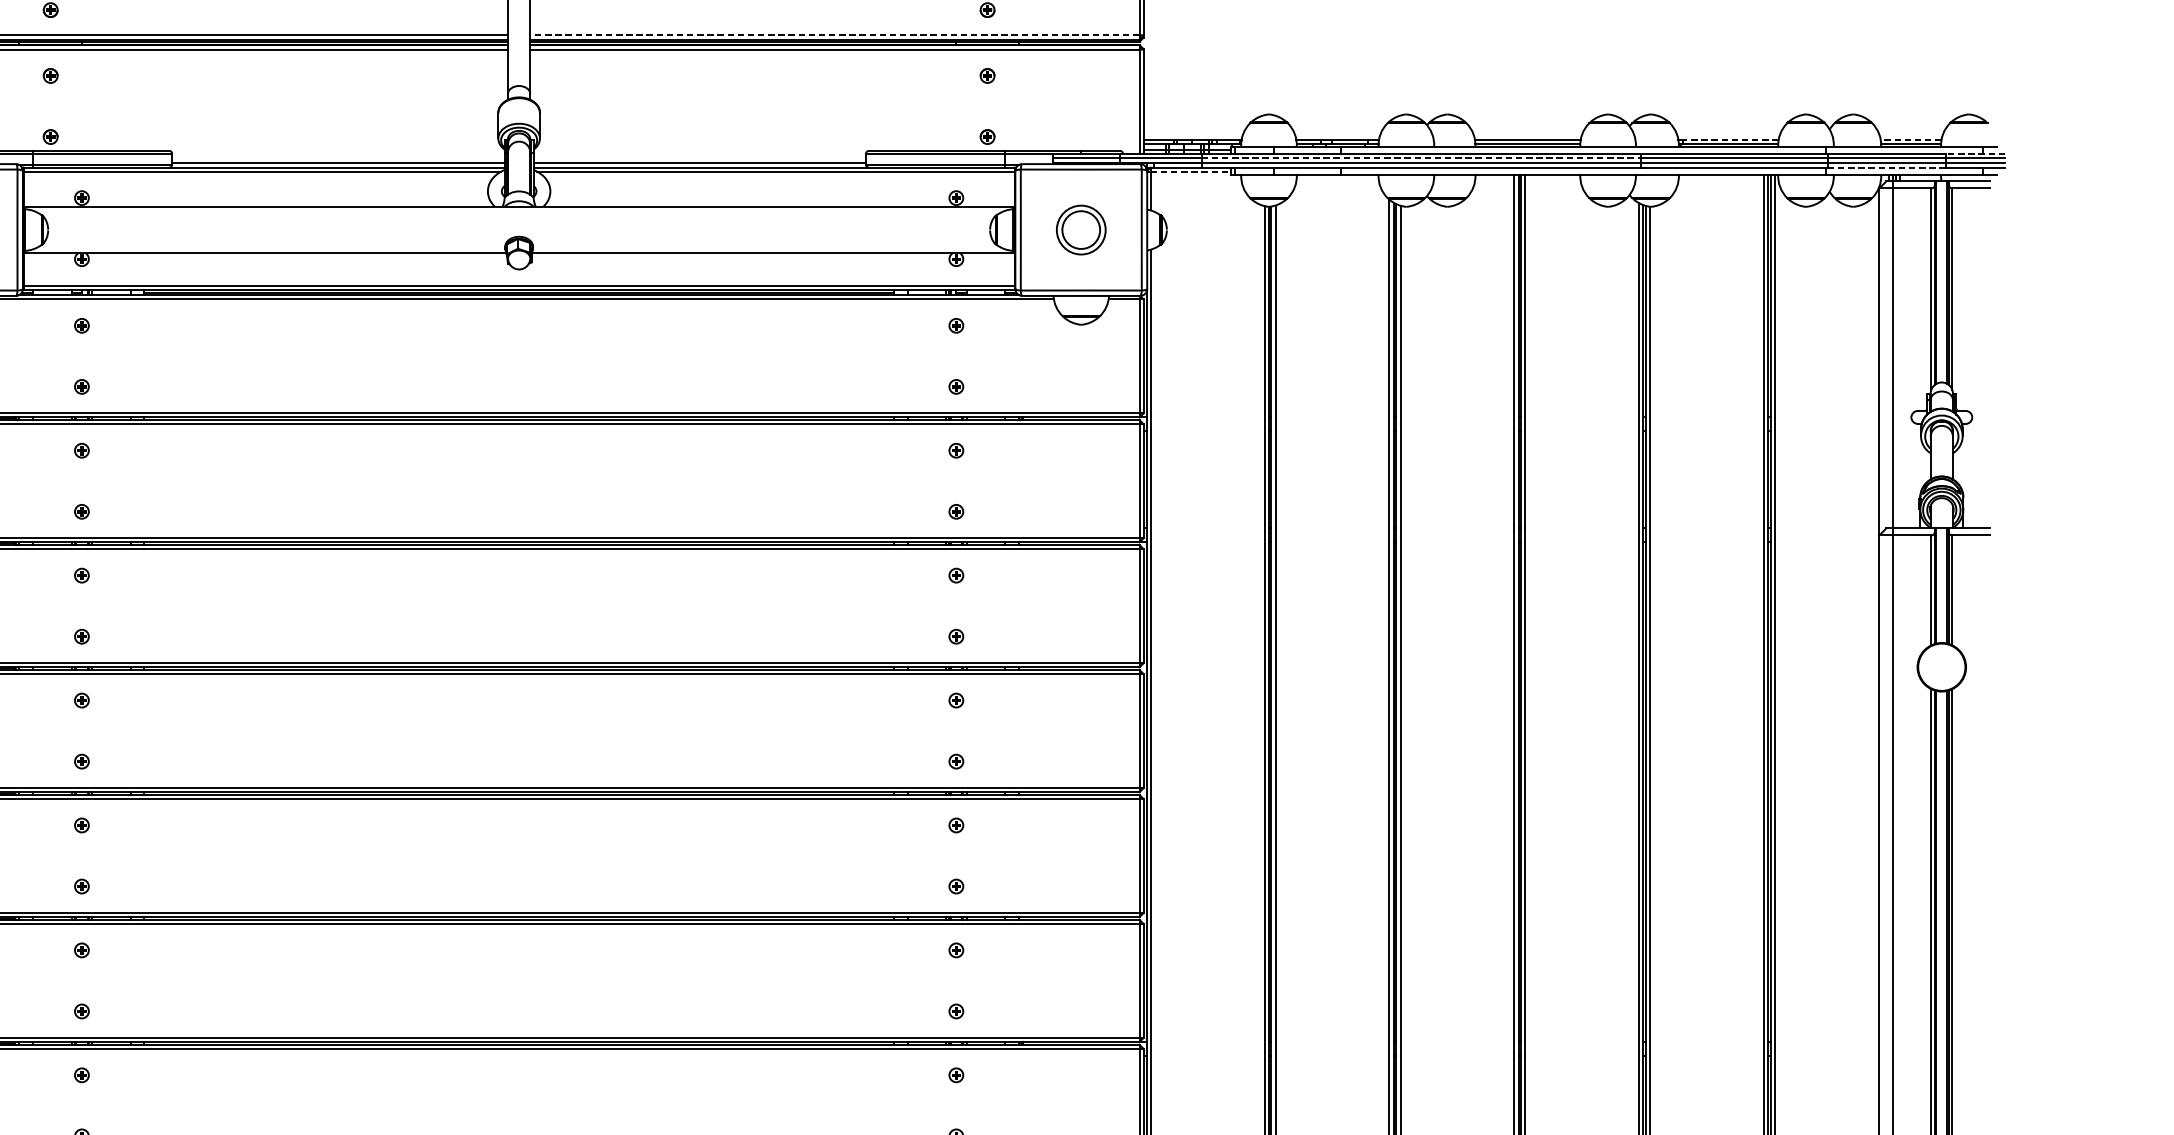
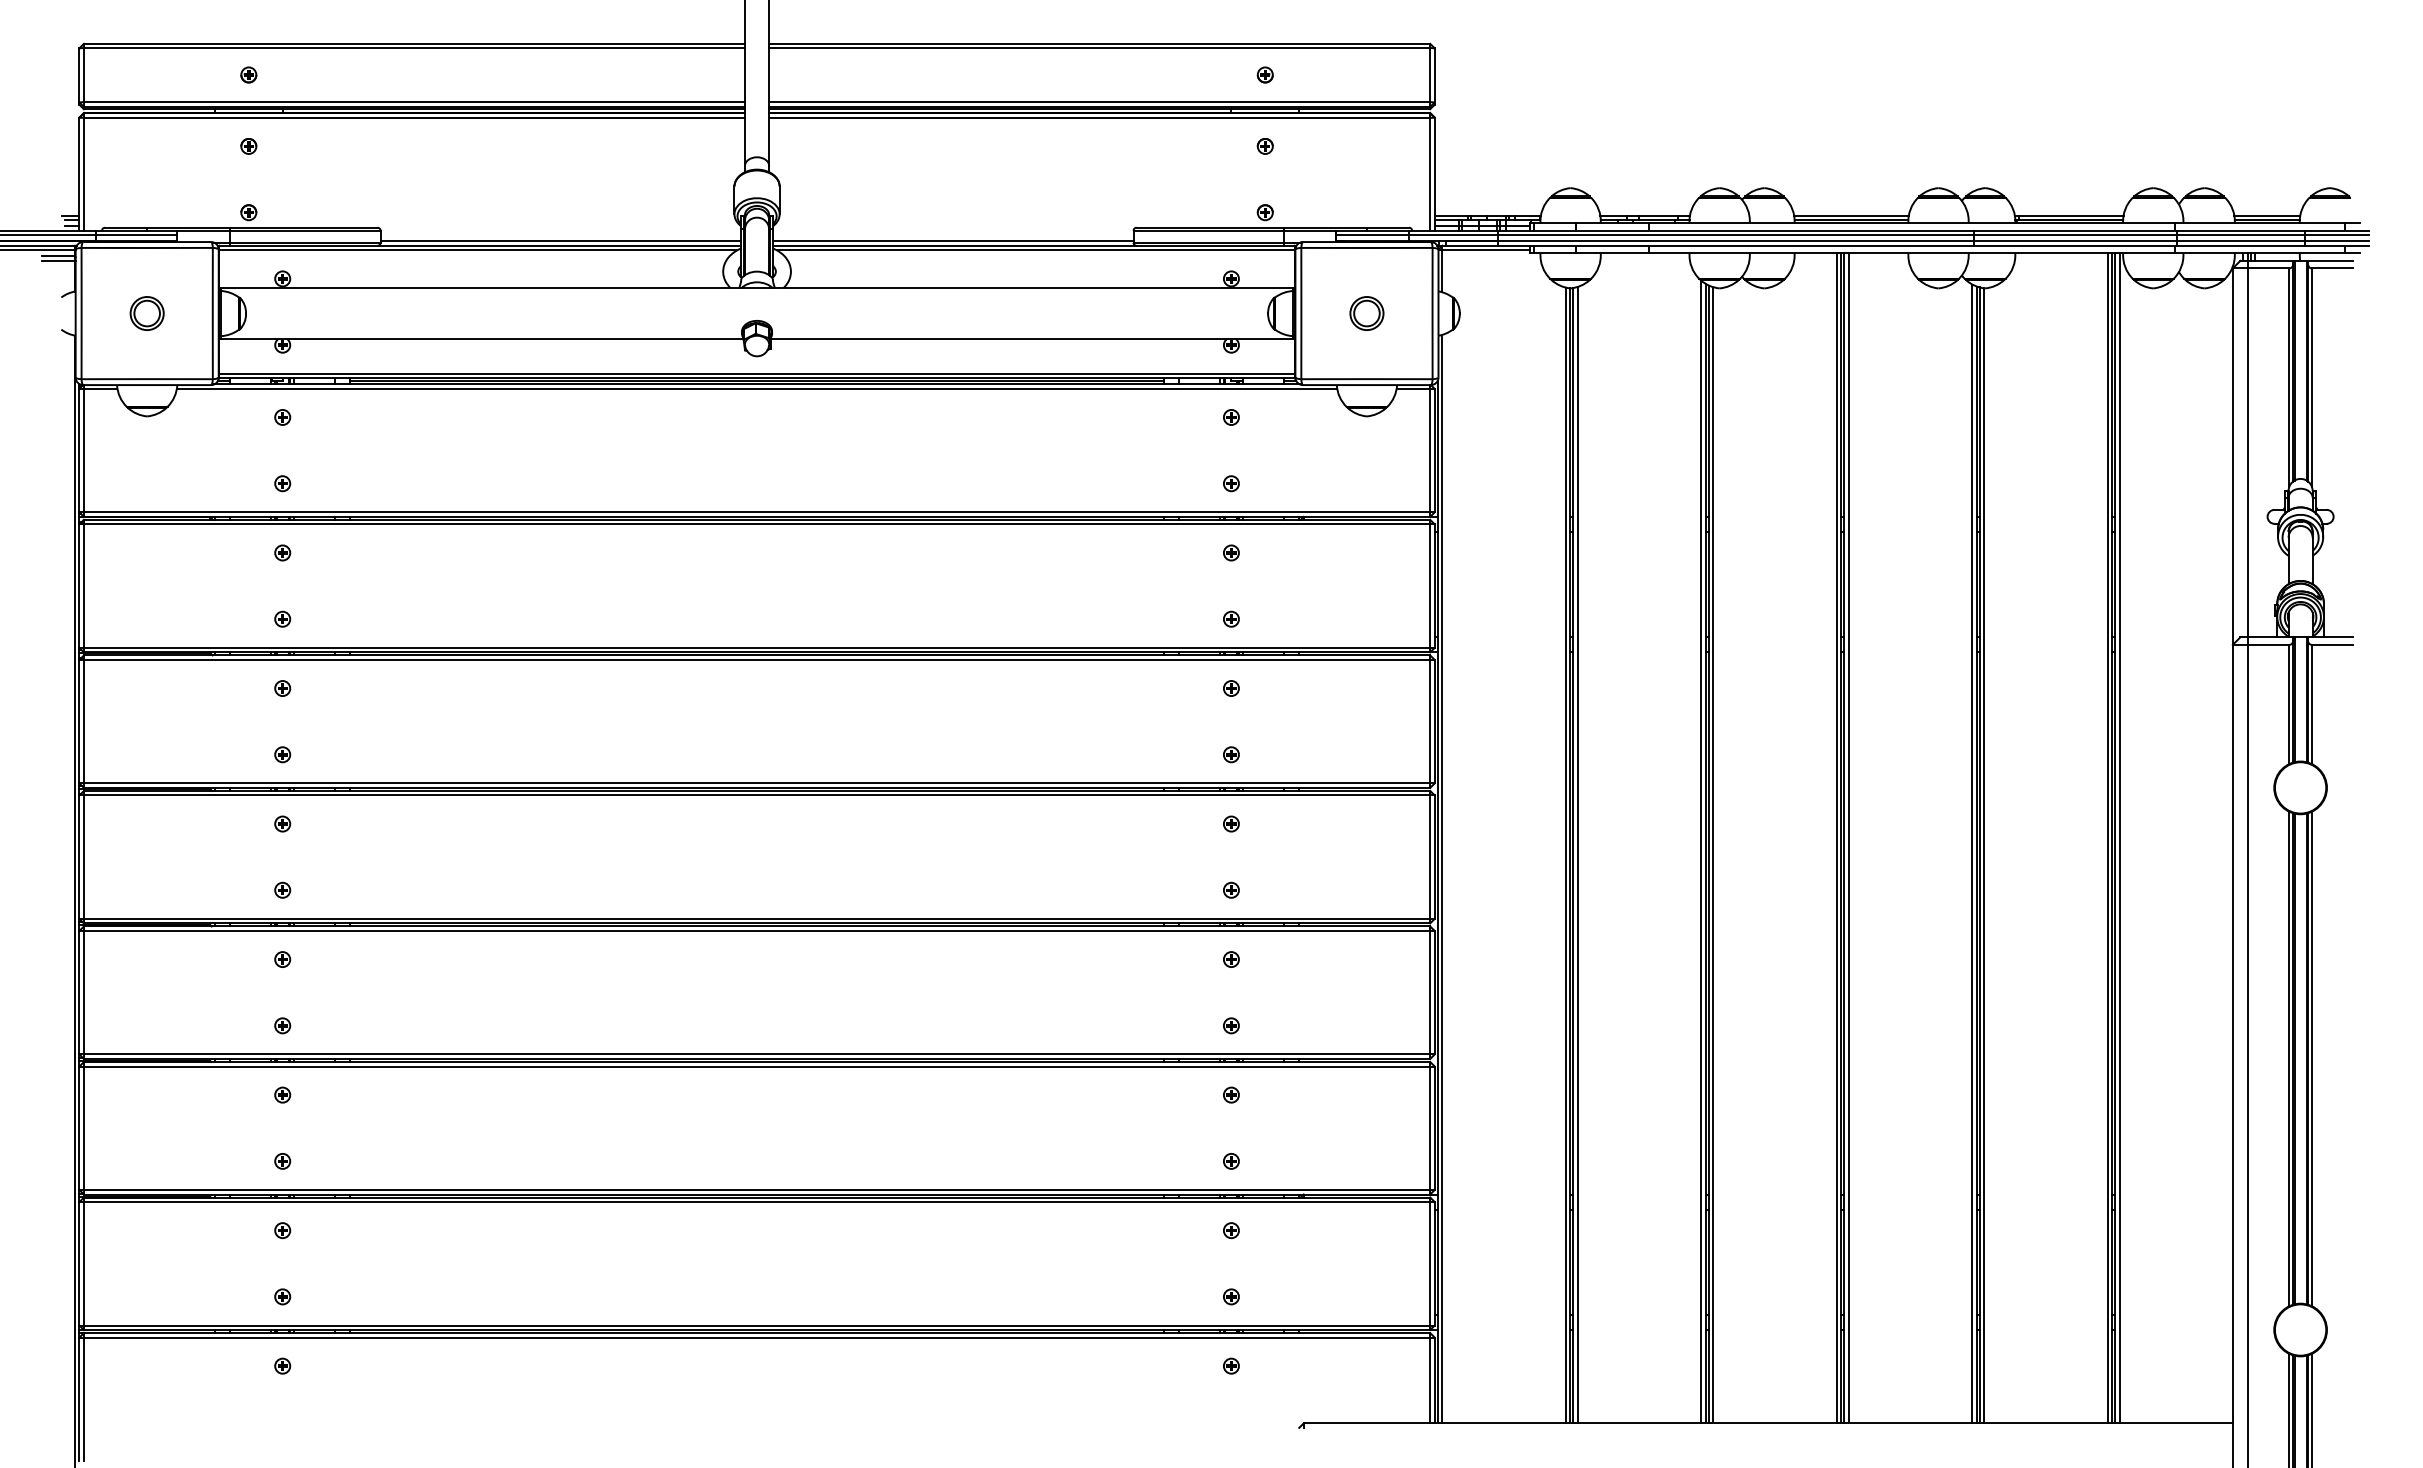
line: (834, 35) -> (1099, 102), dashed -> solid
line: (1730, 139) -> (2071, 215), dashed -> solid
line: (1911, 139) -> (2267, 215), dashed -> solid
line: (1974, 153) -> (2336, 230), dashed -> solid
line: (1421, 158) -> (1736, 235), dashed -> solid
line: (1886, 167) -> (2240, 245), dashed -> solid
line: (1190, 171) -> (1485, 250), dashed -> solid
part: (1080, 229) -> (1366, 313), size x0.62

